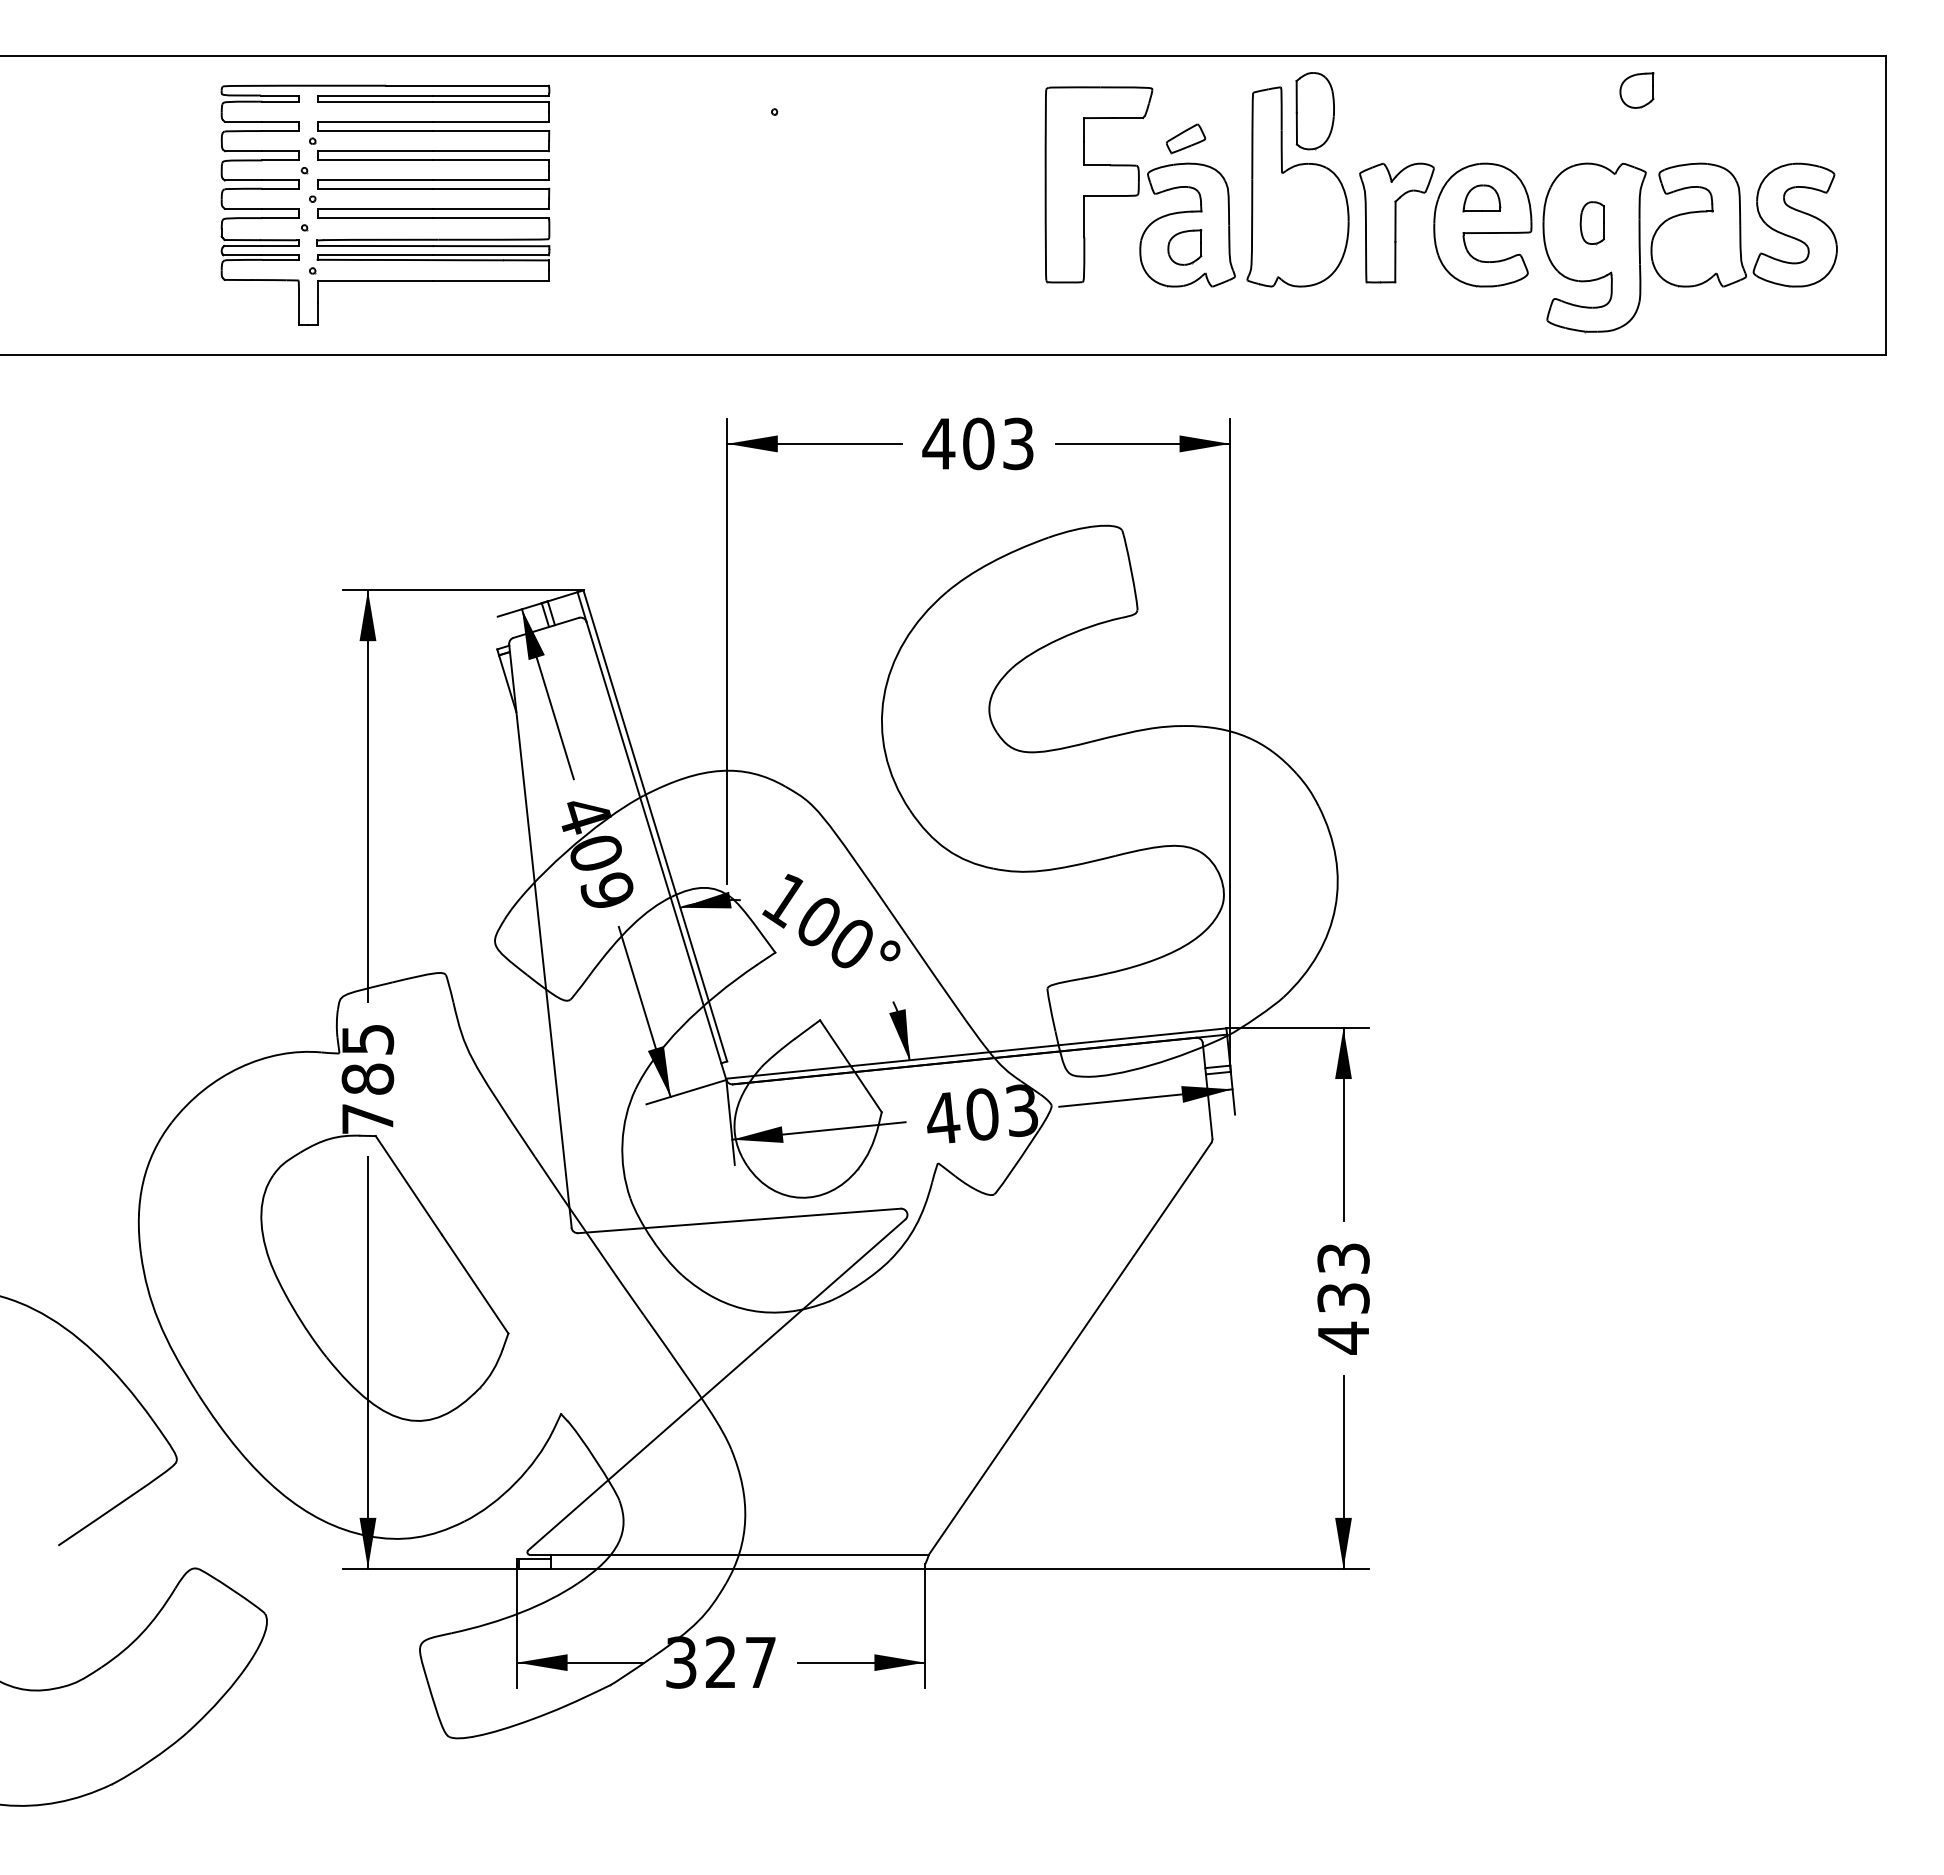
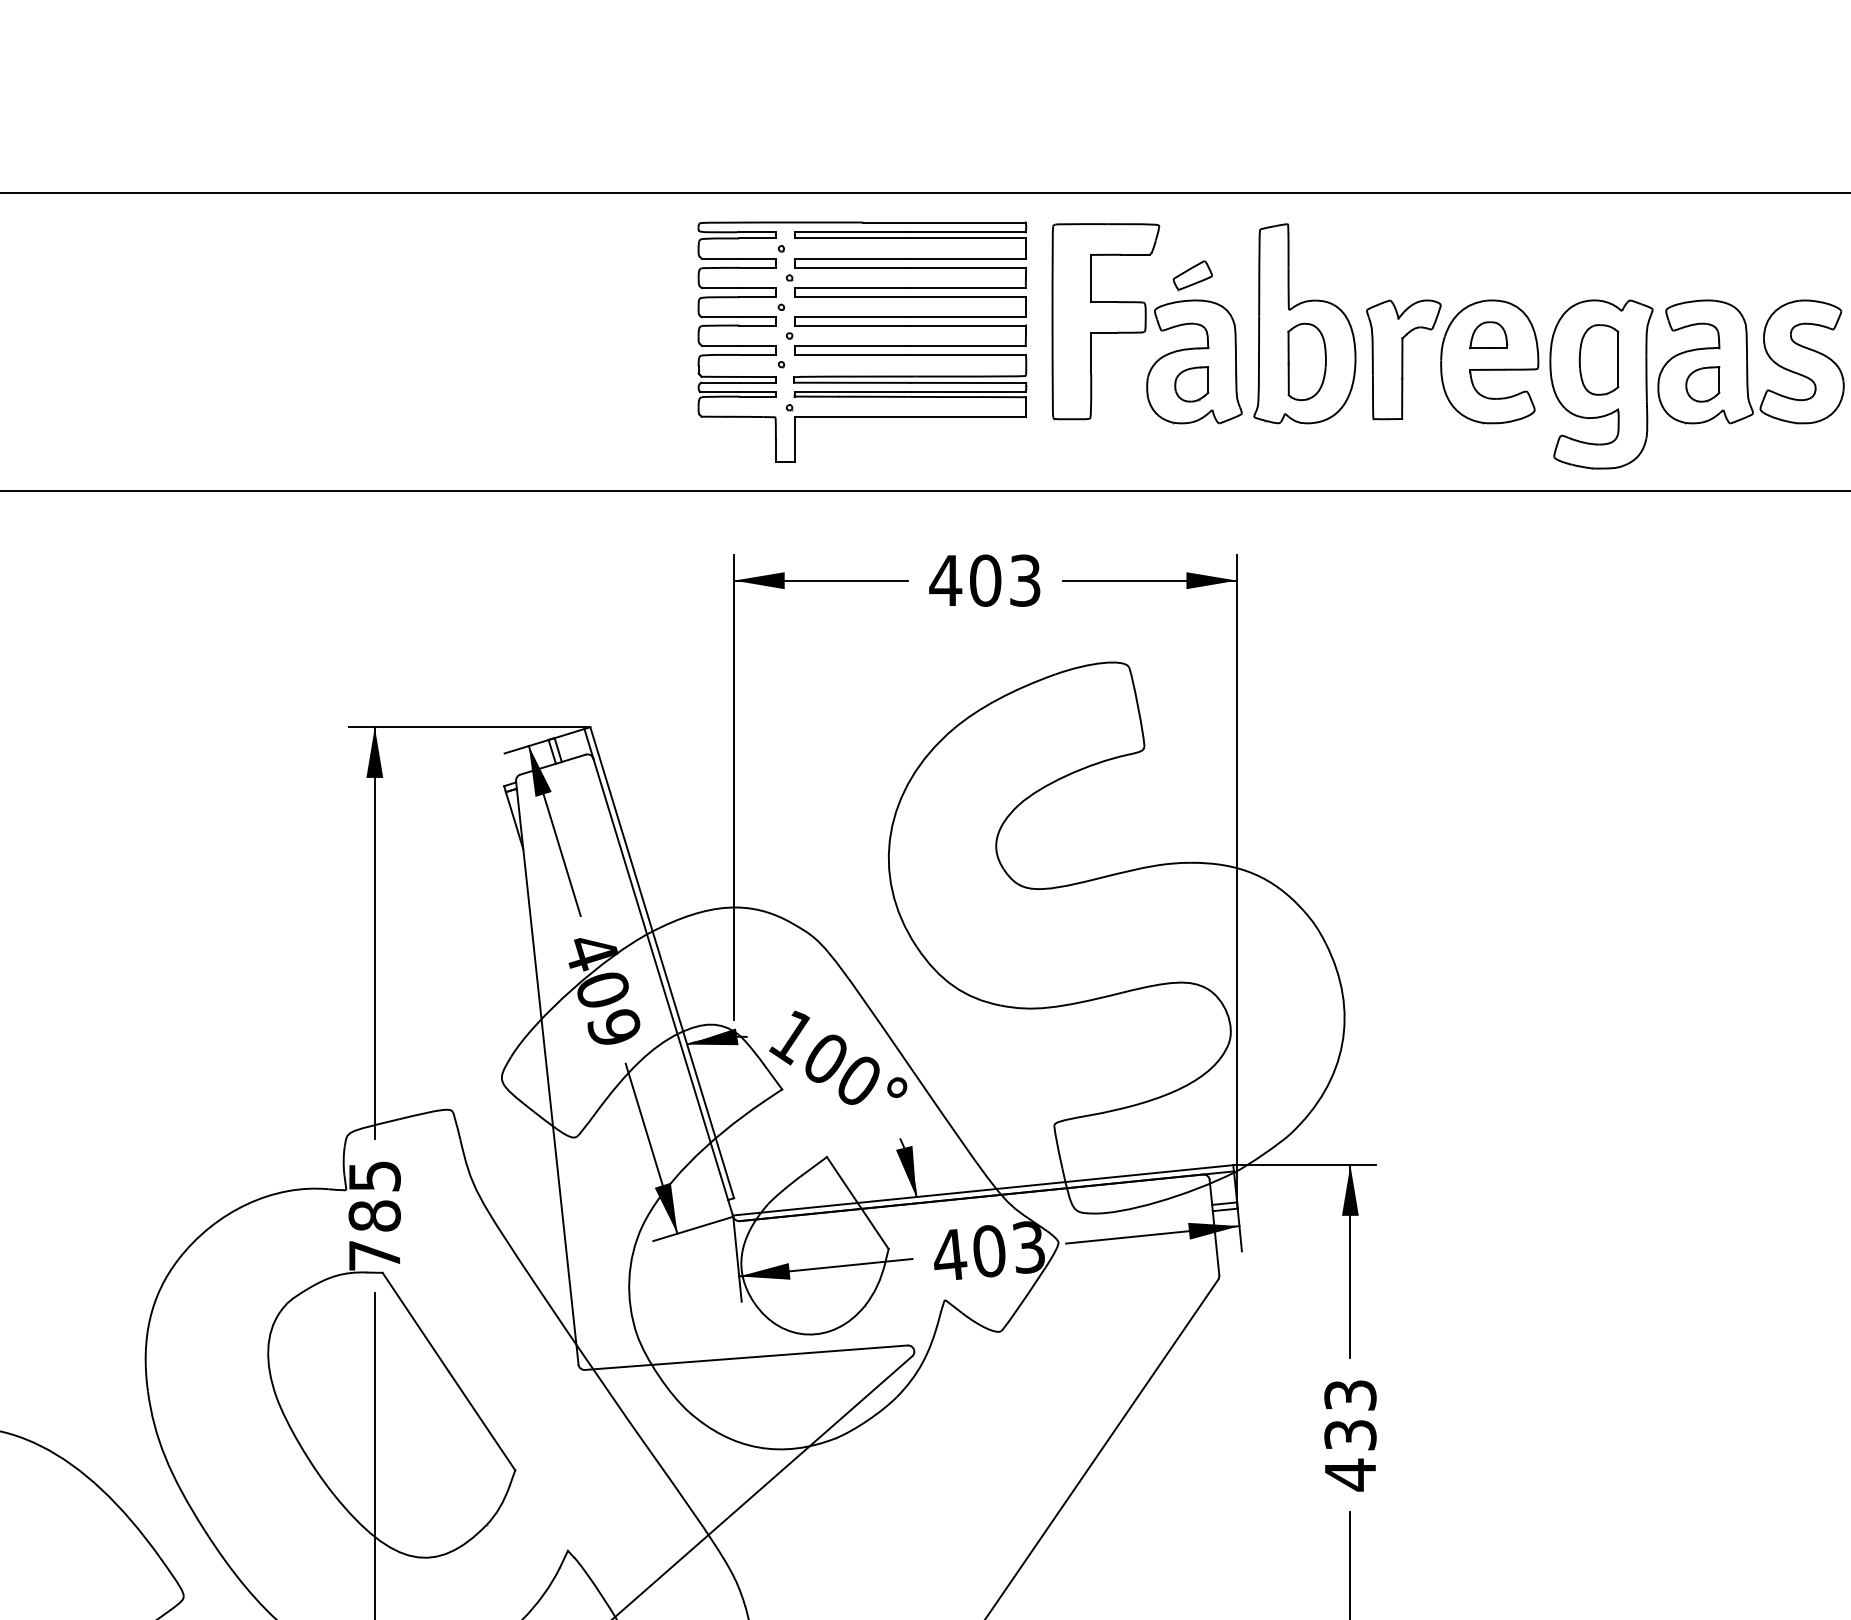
part: (1636, 90) -> (1702, 384), moved
part: (1314, 111) -> (1306, 362), moved
part: (385, 204) -> (862, 341), moved
part: (1592, 222) -> (1599, 359), size x1.67

